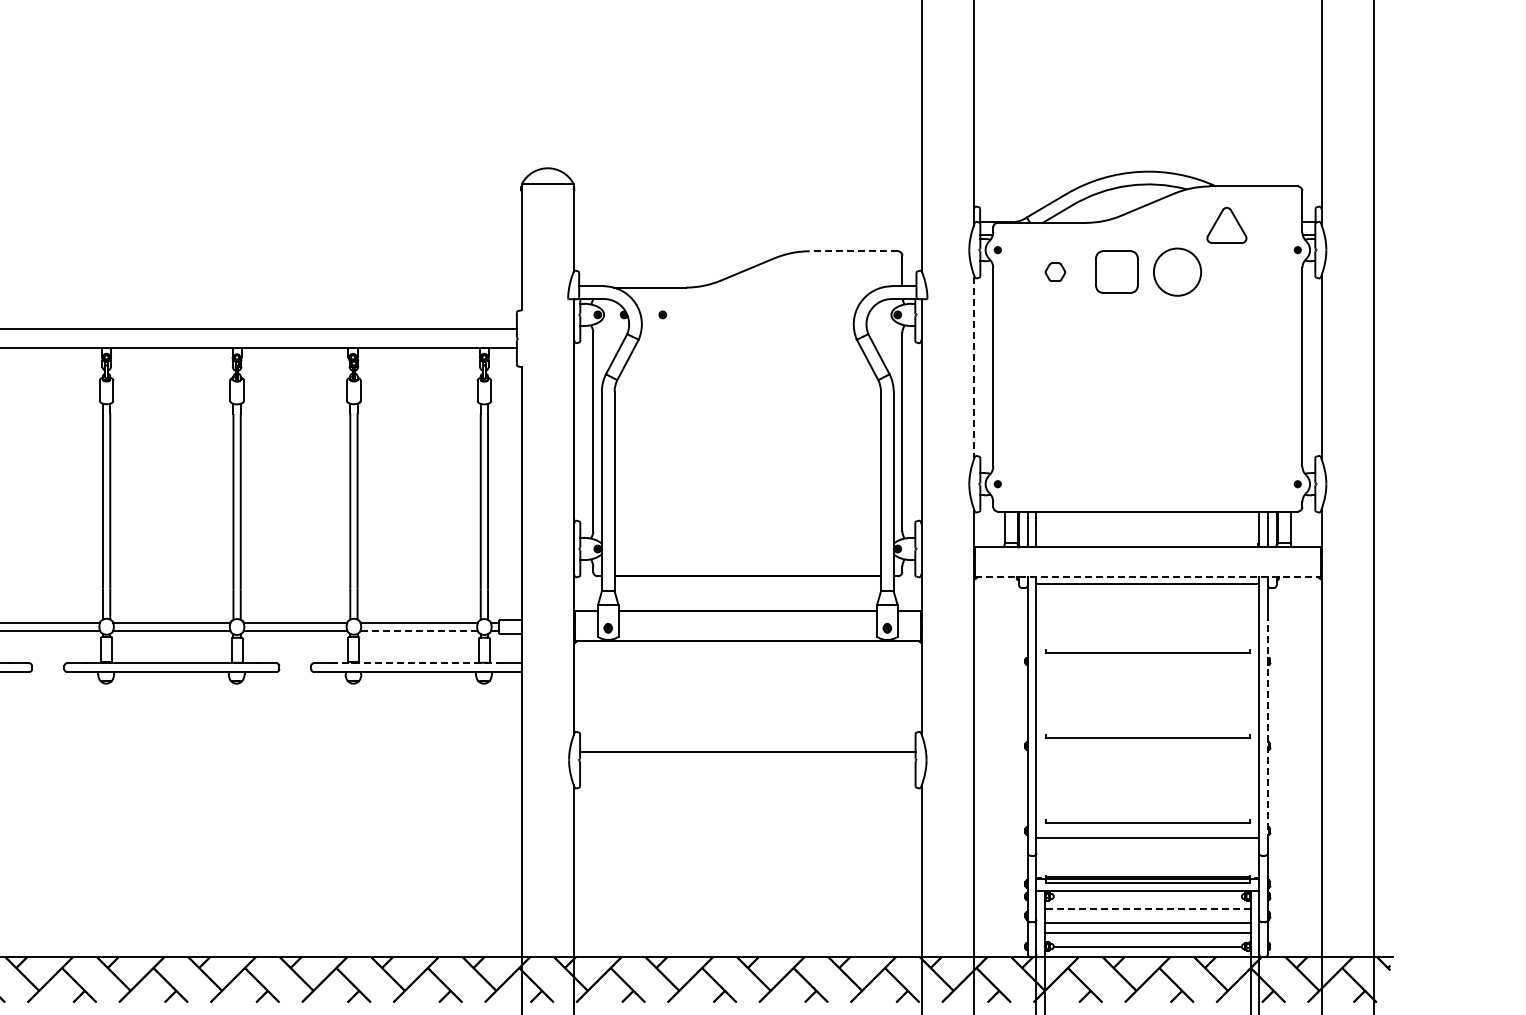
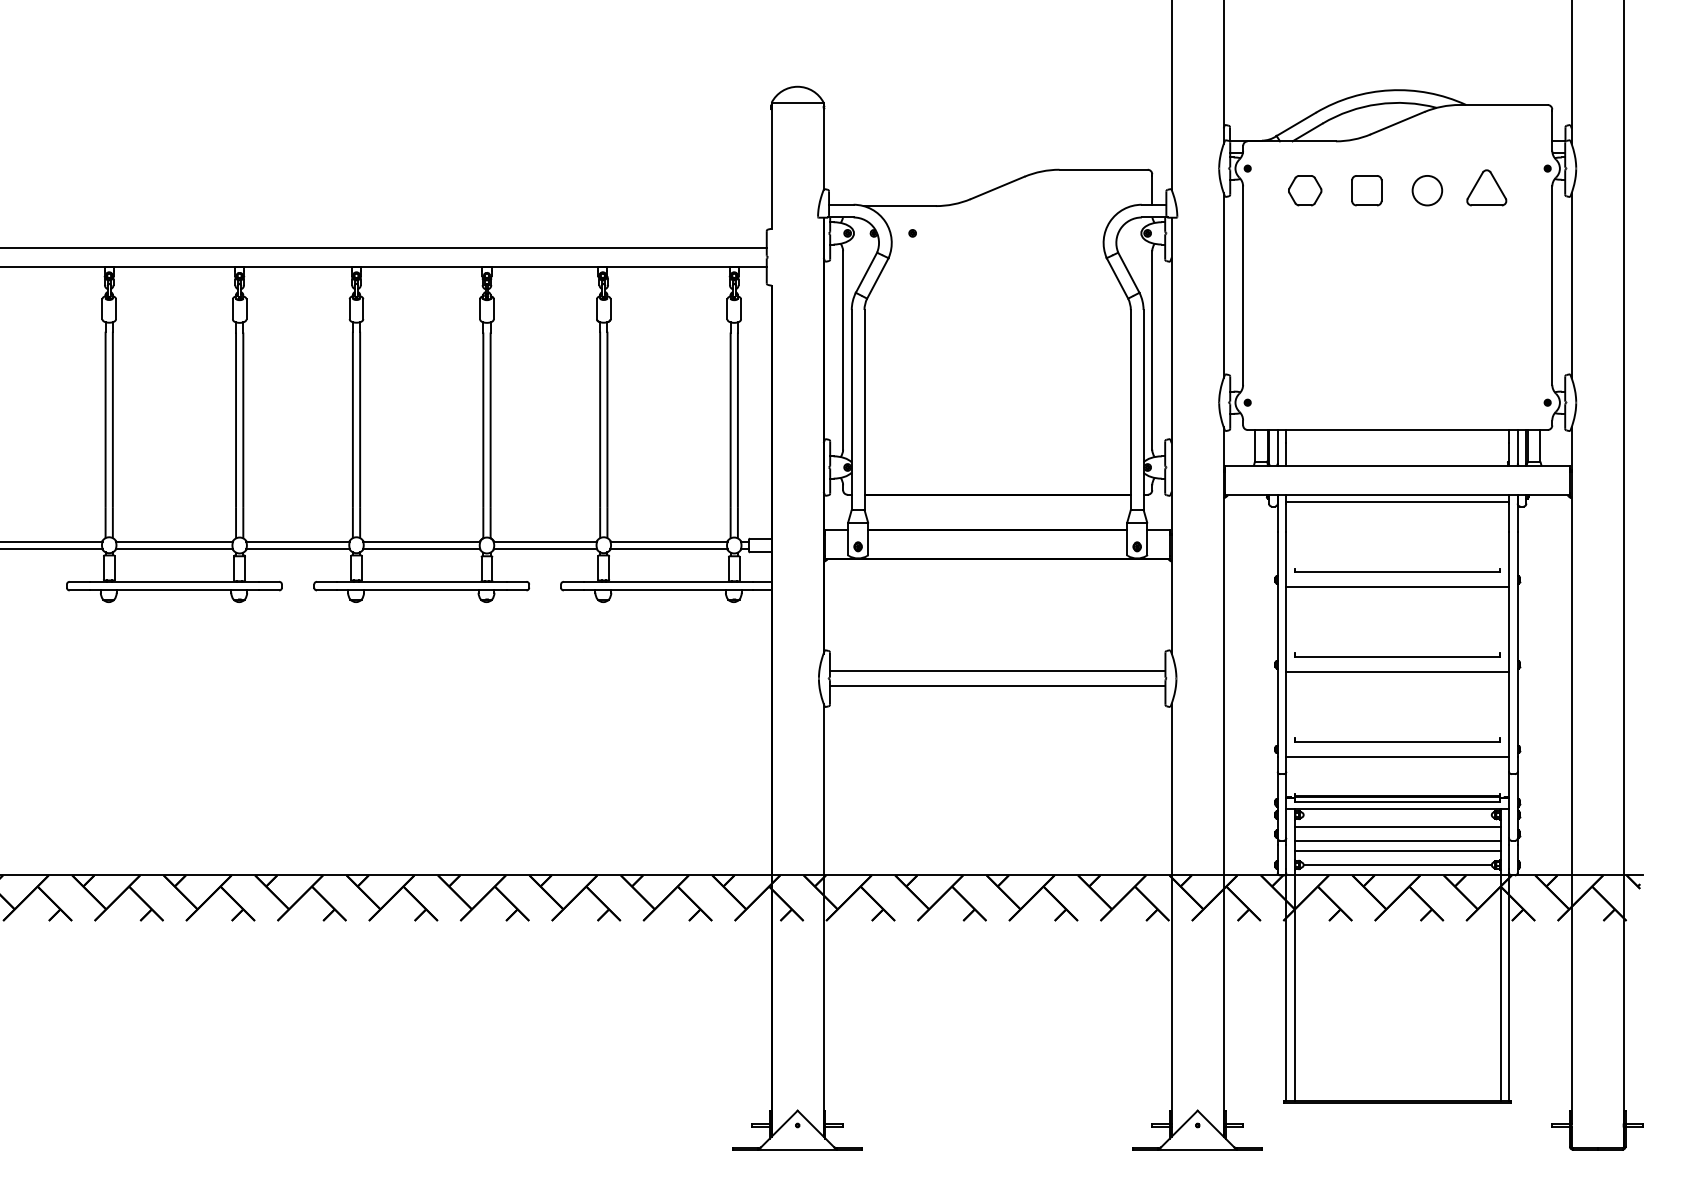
part: (1226, 225) -> (1486, 187), moved
line: (853, 251) -> (1103, 169), dashed -> solid
part: (1055, 272) -> (1305, 190), size x1.67
part: (1116, 272) -> (1366, 190), size x0.71
circle: (1177, 272) -> (1427, 190), size x0.62
line: (973, 367) -> (1223, 285), dashed -> solid
line: (1147, 577) -> (1397, 495), dashed -> solid
line: (419, 631) -> (669, 549), dashed -> solid
line: (418, 663) -> (668, 581), dashed -> solid
line: (1147, 669) -> (1397, 587), added
line: (1267, 726) -> (1517, 644), dashed -> solid
line: (1147, 753) -> (1397, 671), added
line: (747, 768) -> (997, 686), added
line: (1147, 909) -> (1397, 827), dashed -> solid

